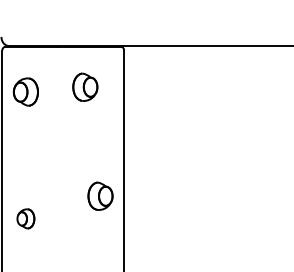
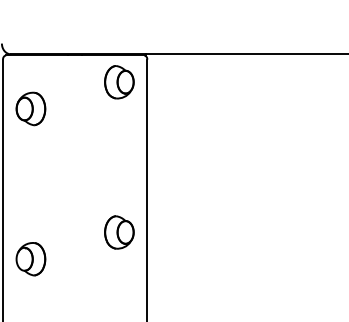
part: (85, 87) -> (119, 82), moved
part: (25, 219) -> (30, 259), size x1.43

